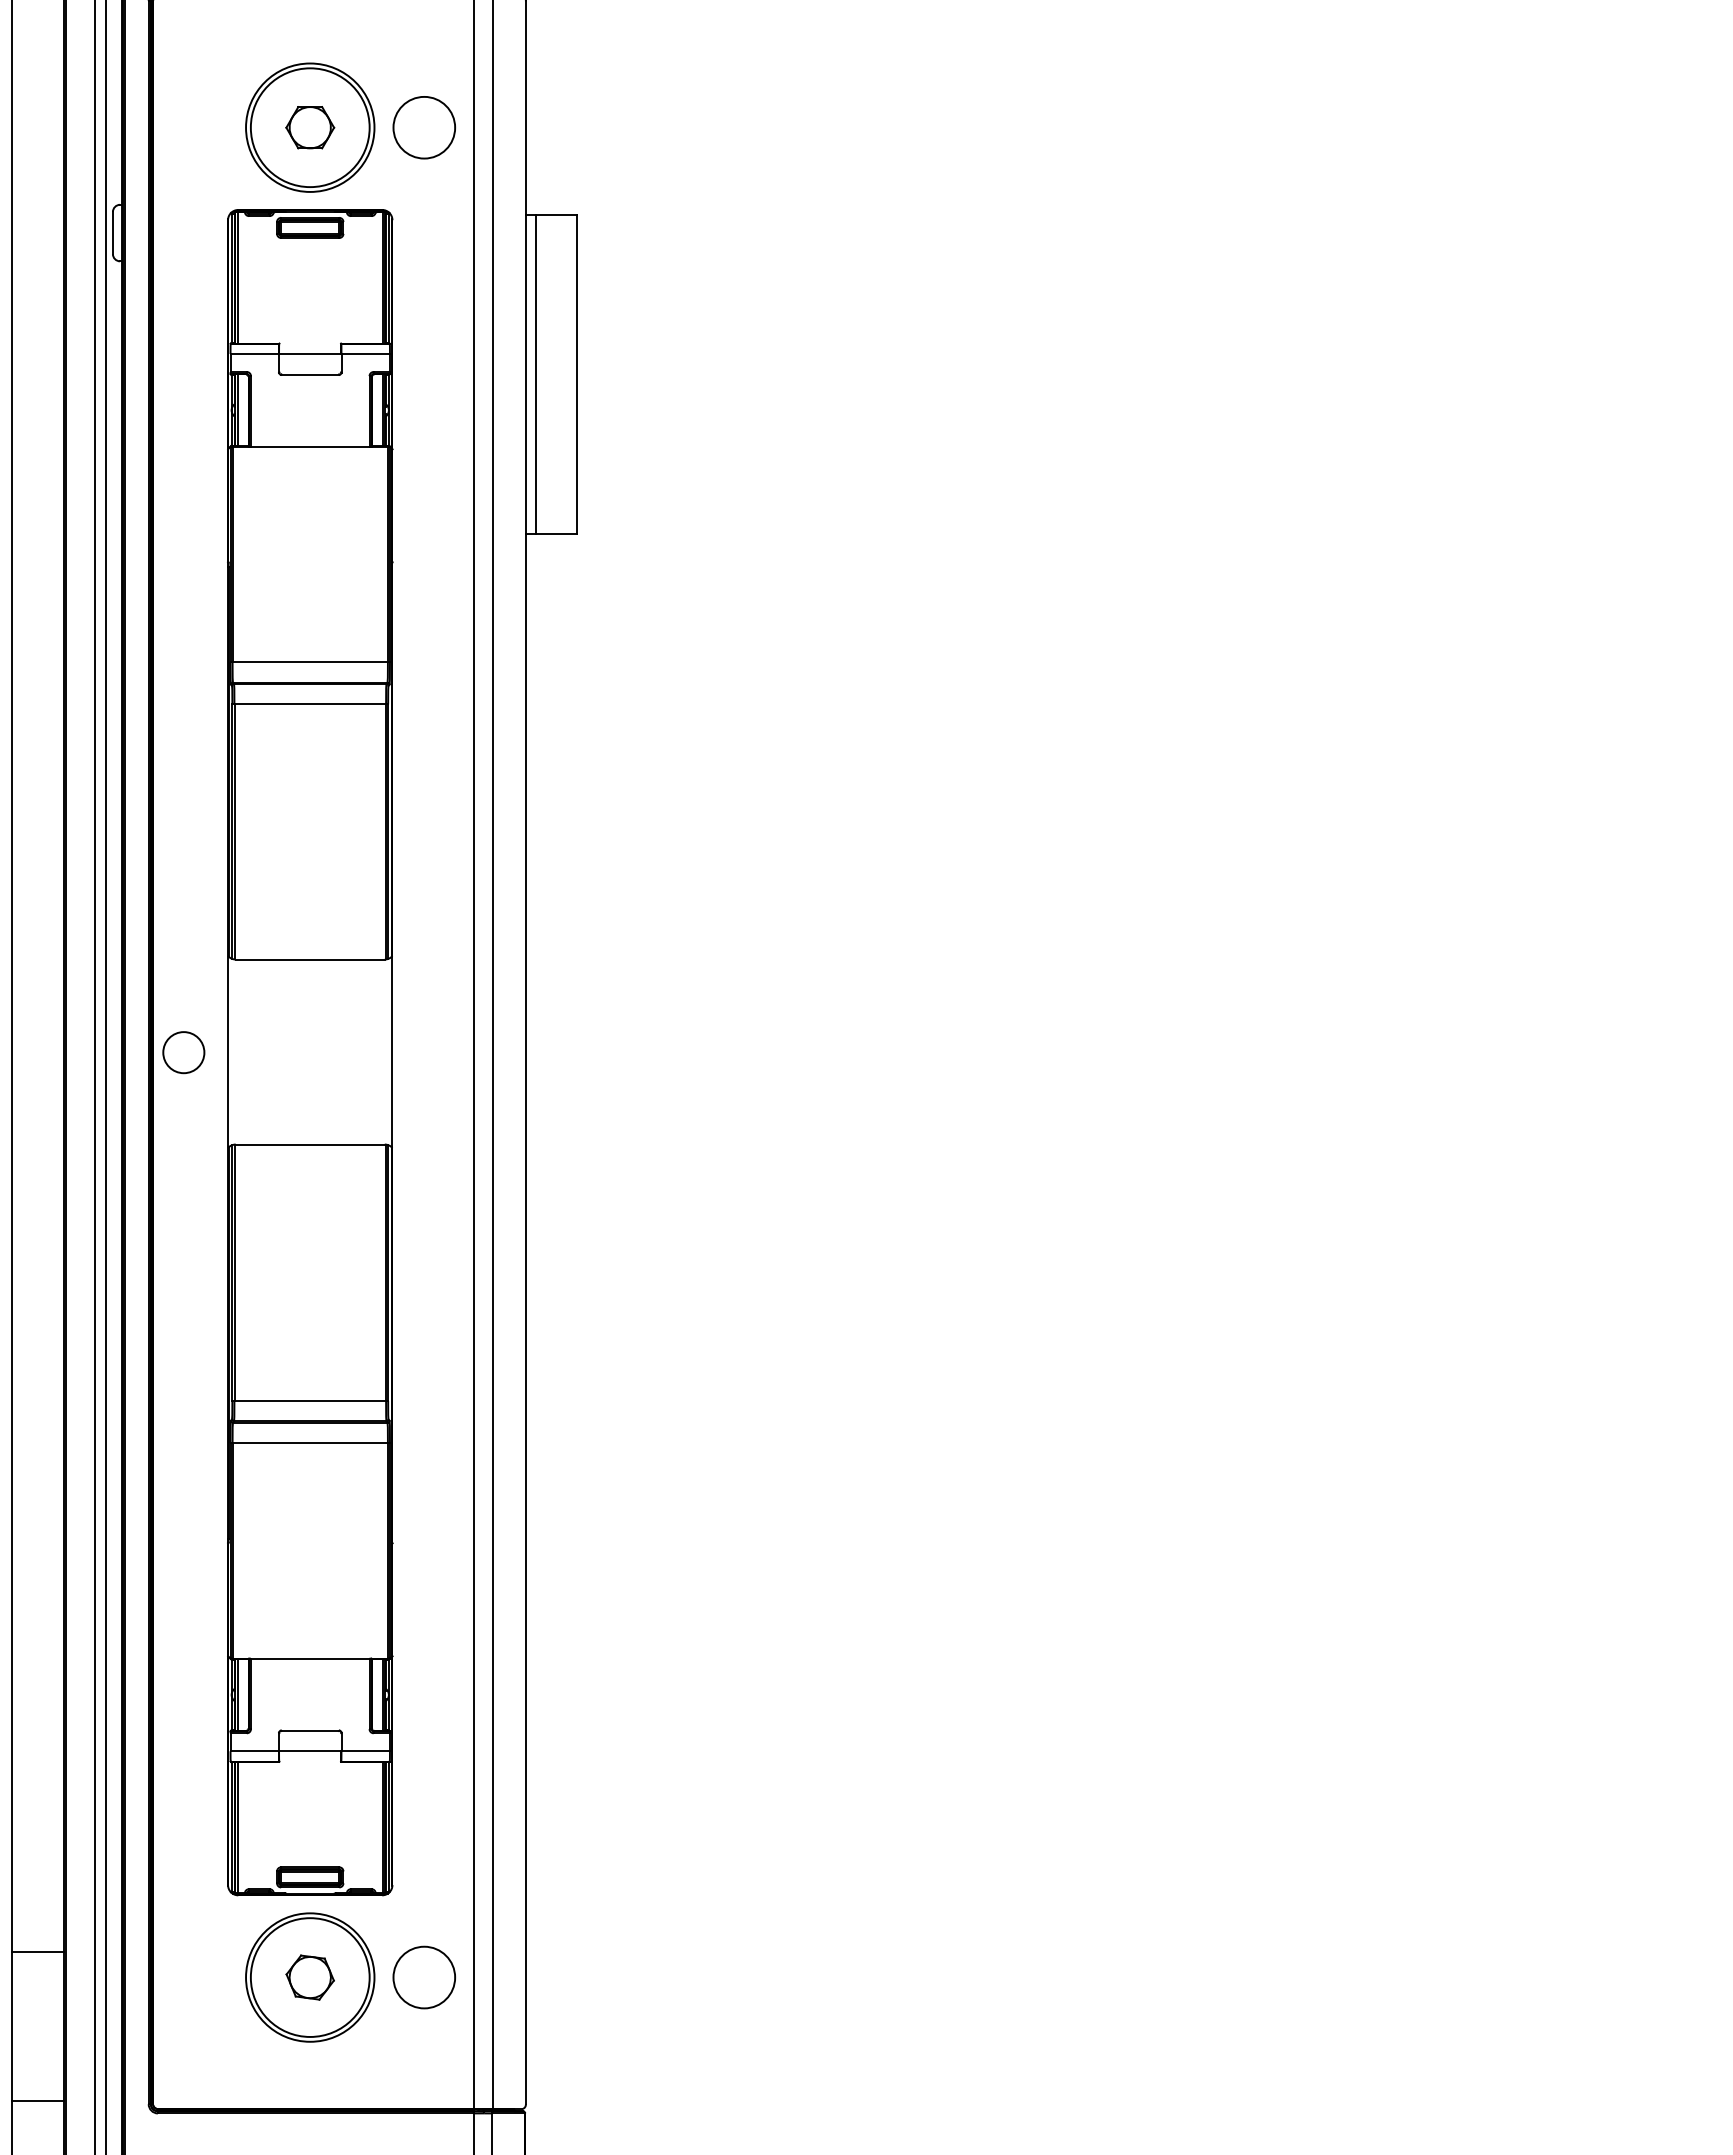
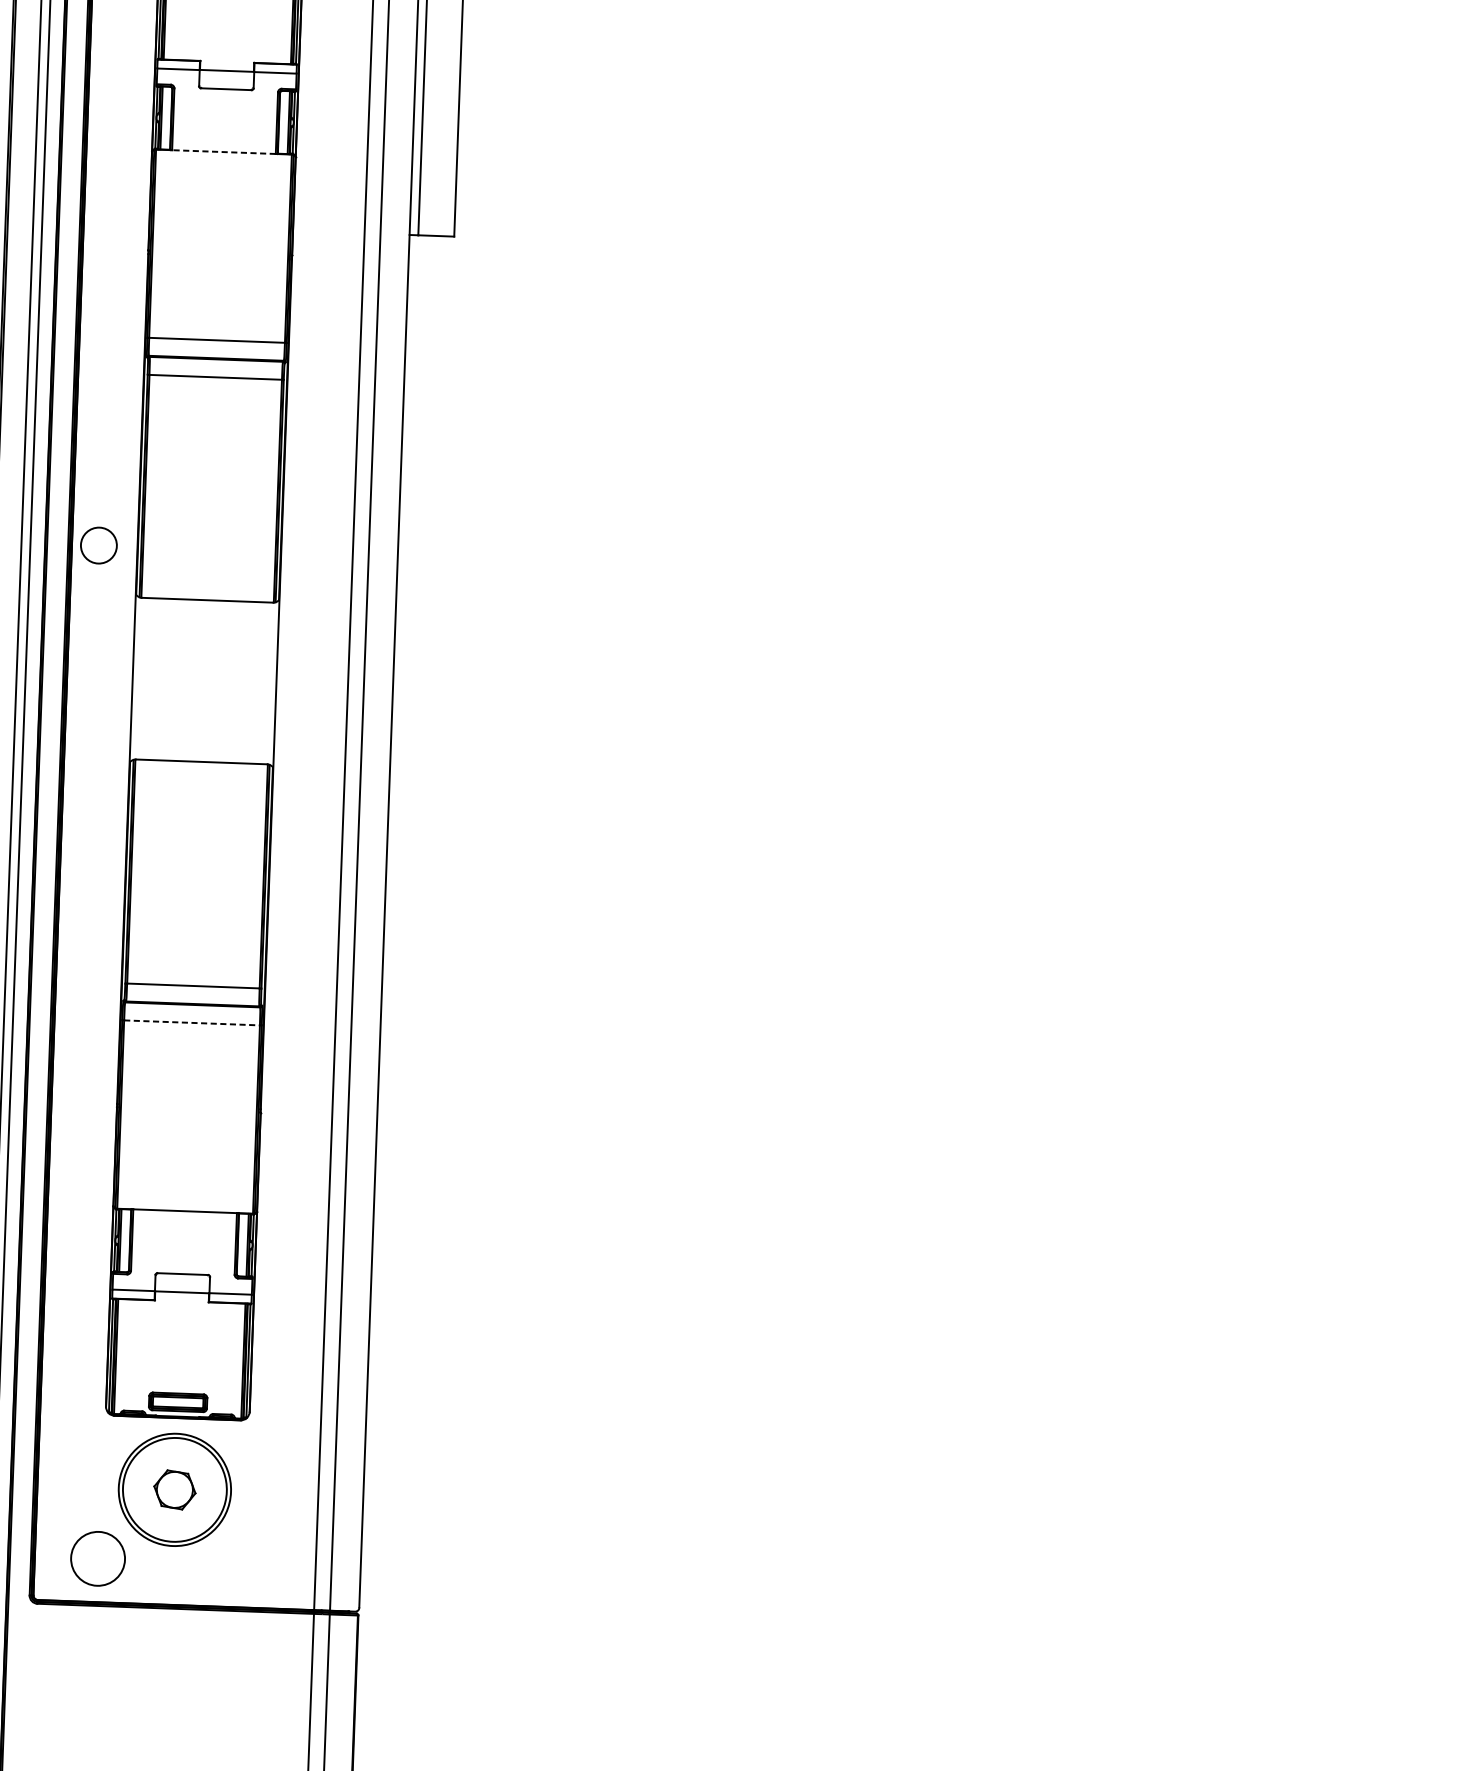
line: (309, 446) -> (223, 151), solid -> dashed
circle: (183, 1052) -> (98, 545), moved
line: (310, 1443) -> (192, 1023), solid -> dashed
circle: (423, 1977) -> (97, 1558), moved

